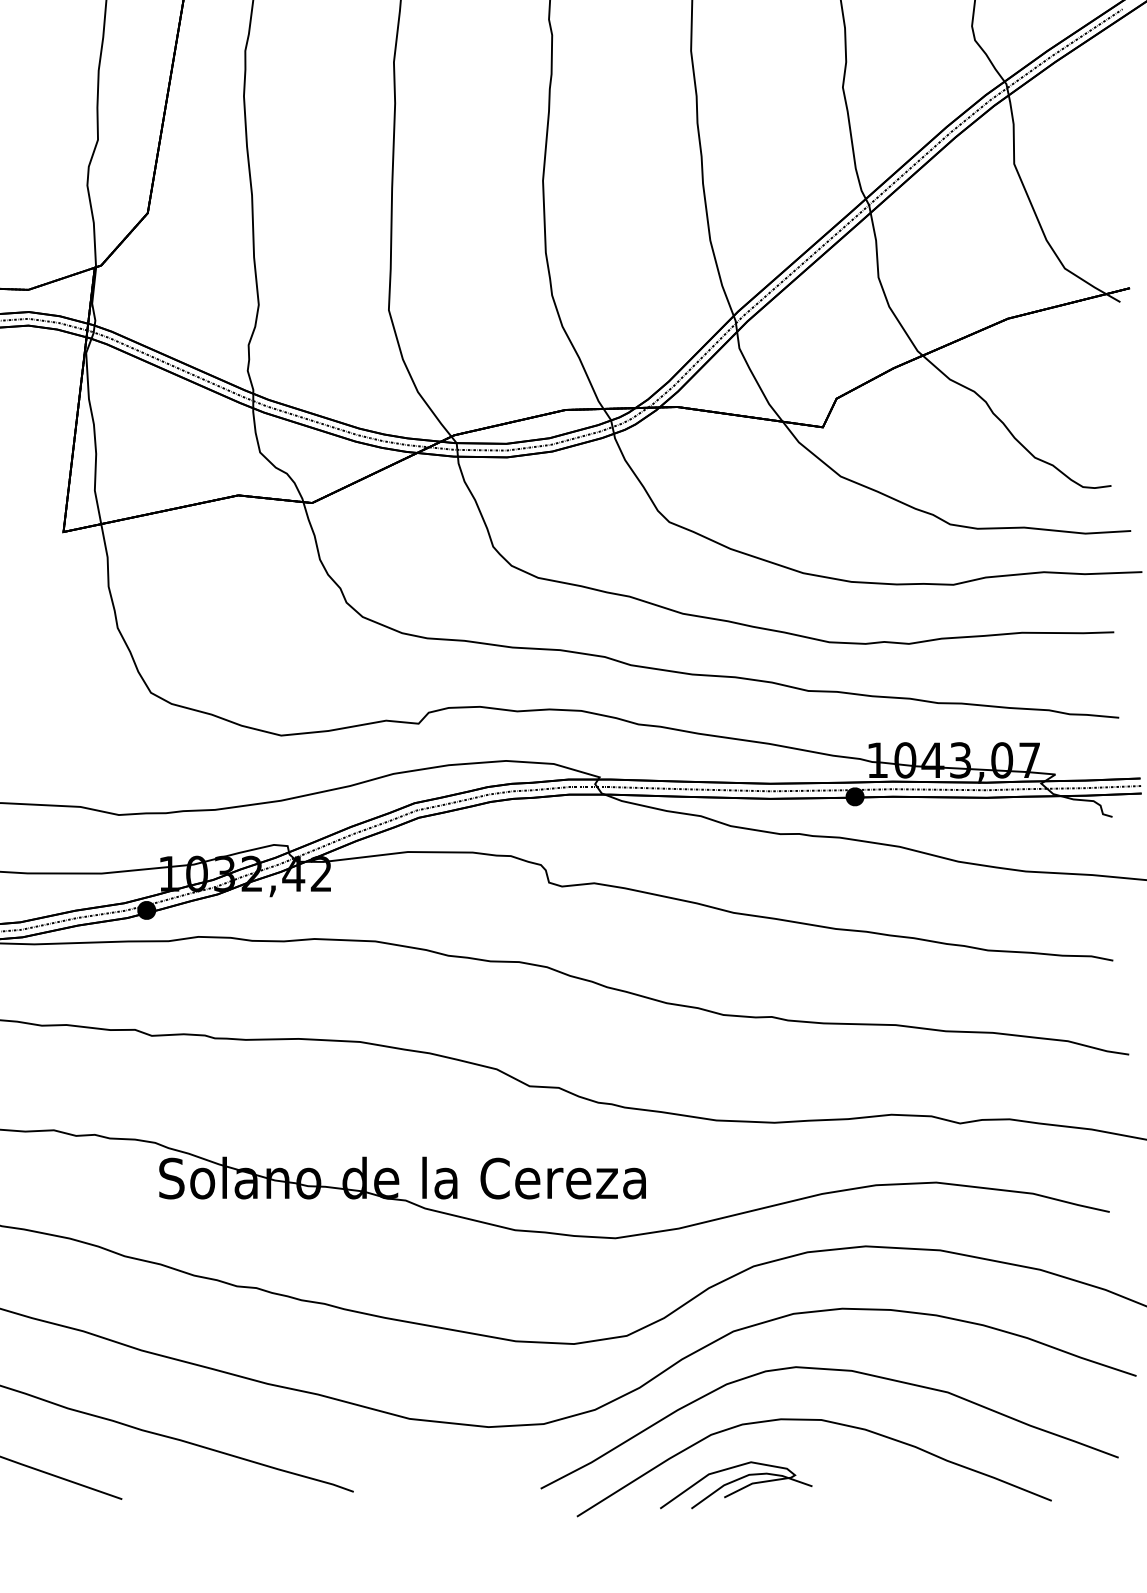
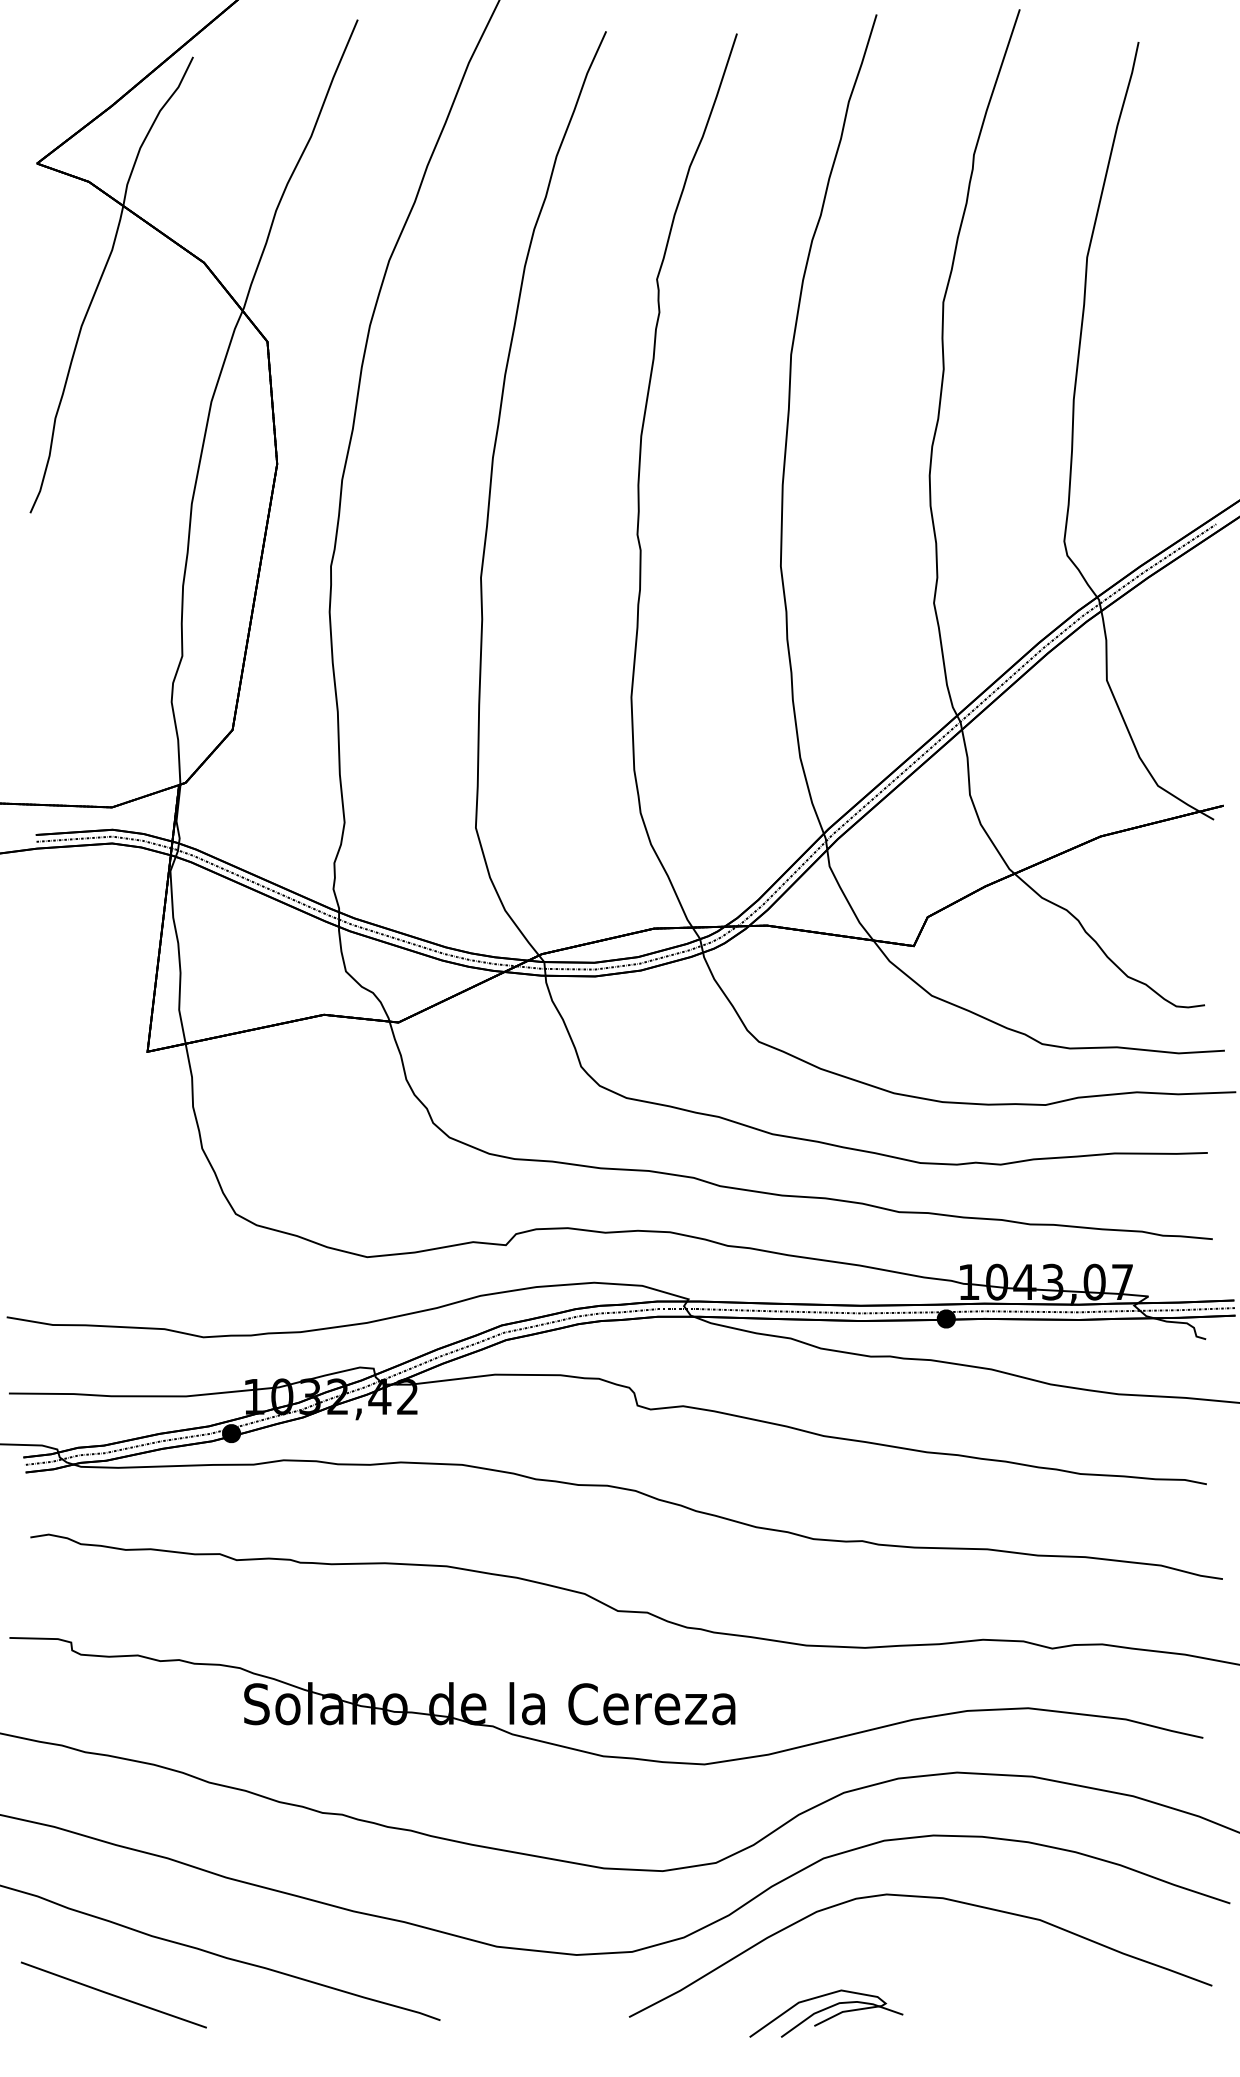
curve: (813, 1420) -> (904, 1948), removed

